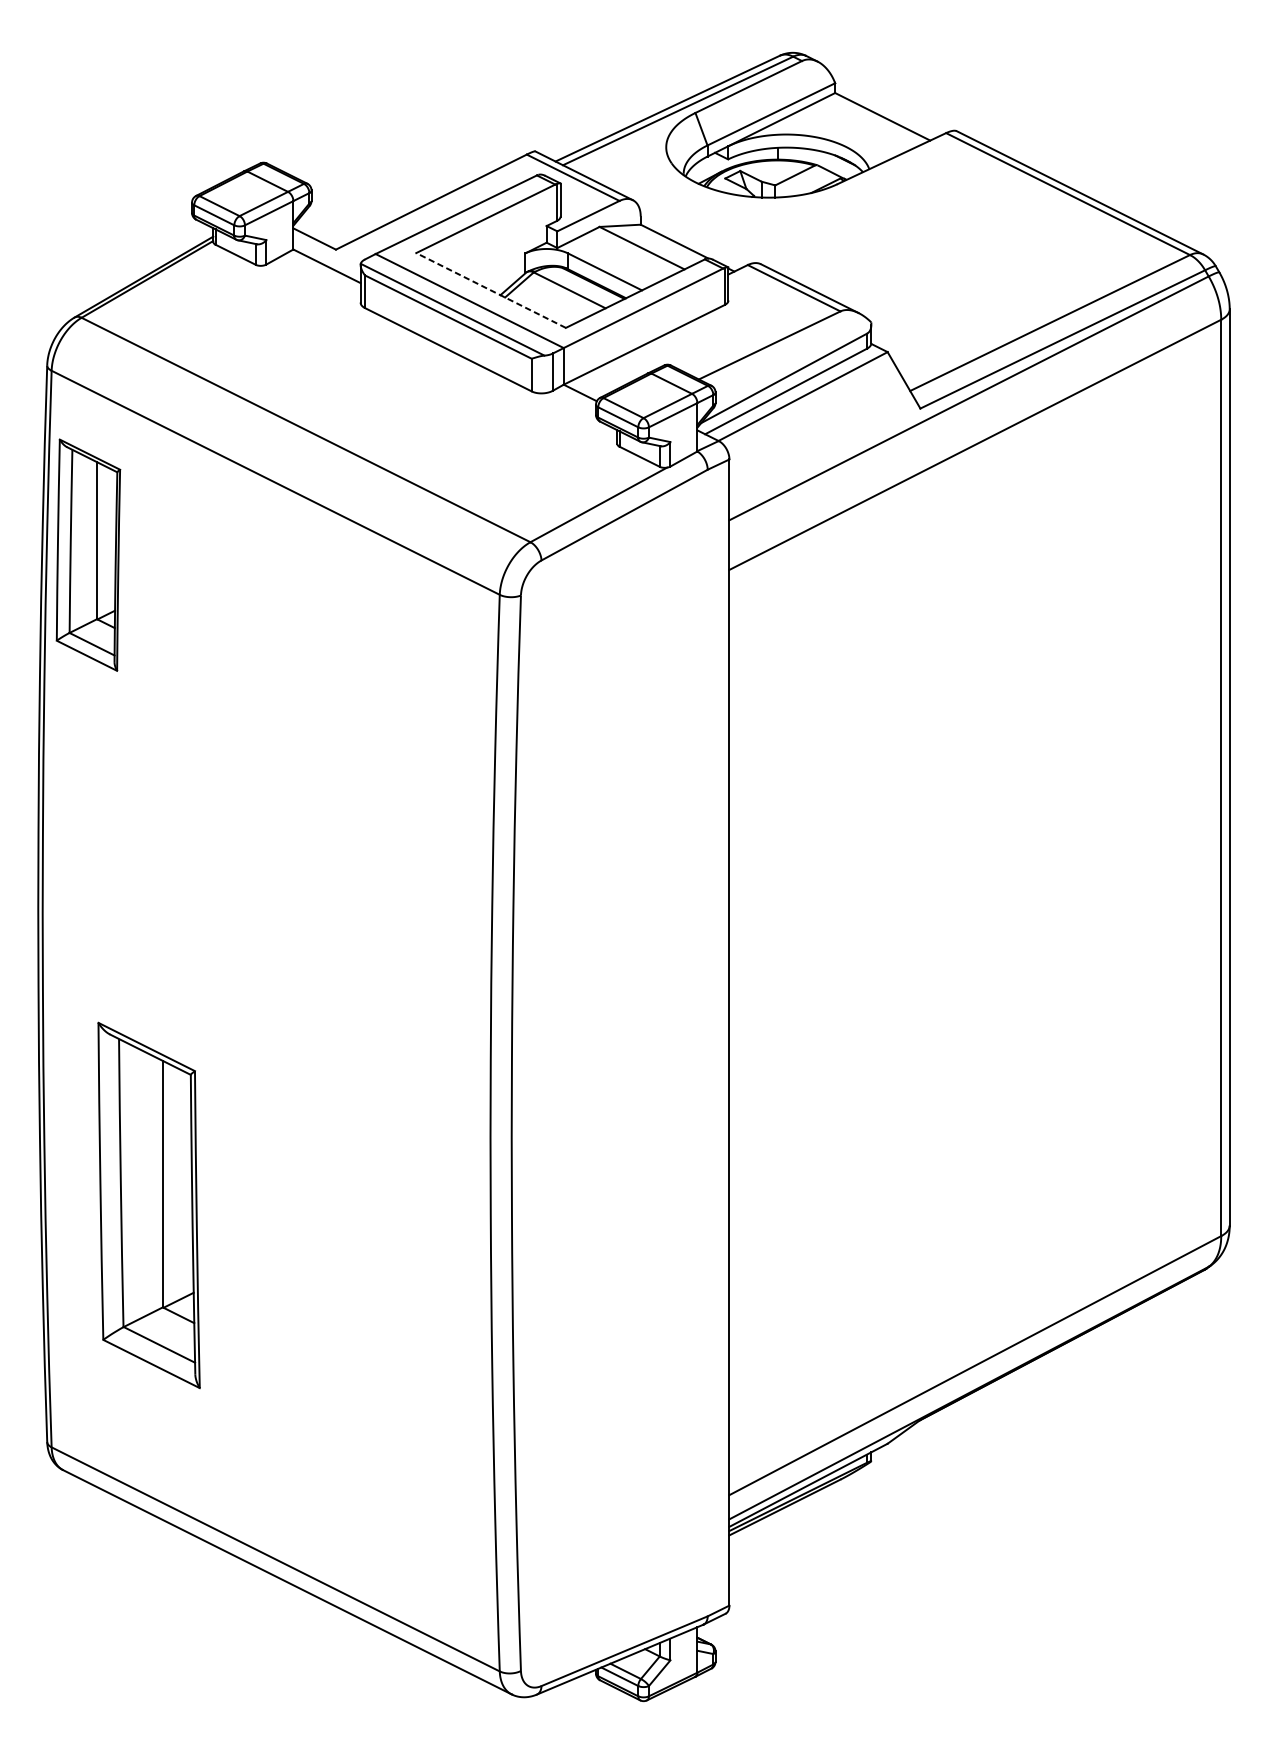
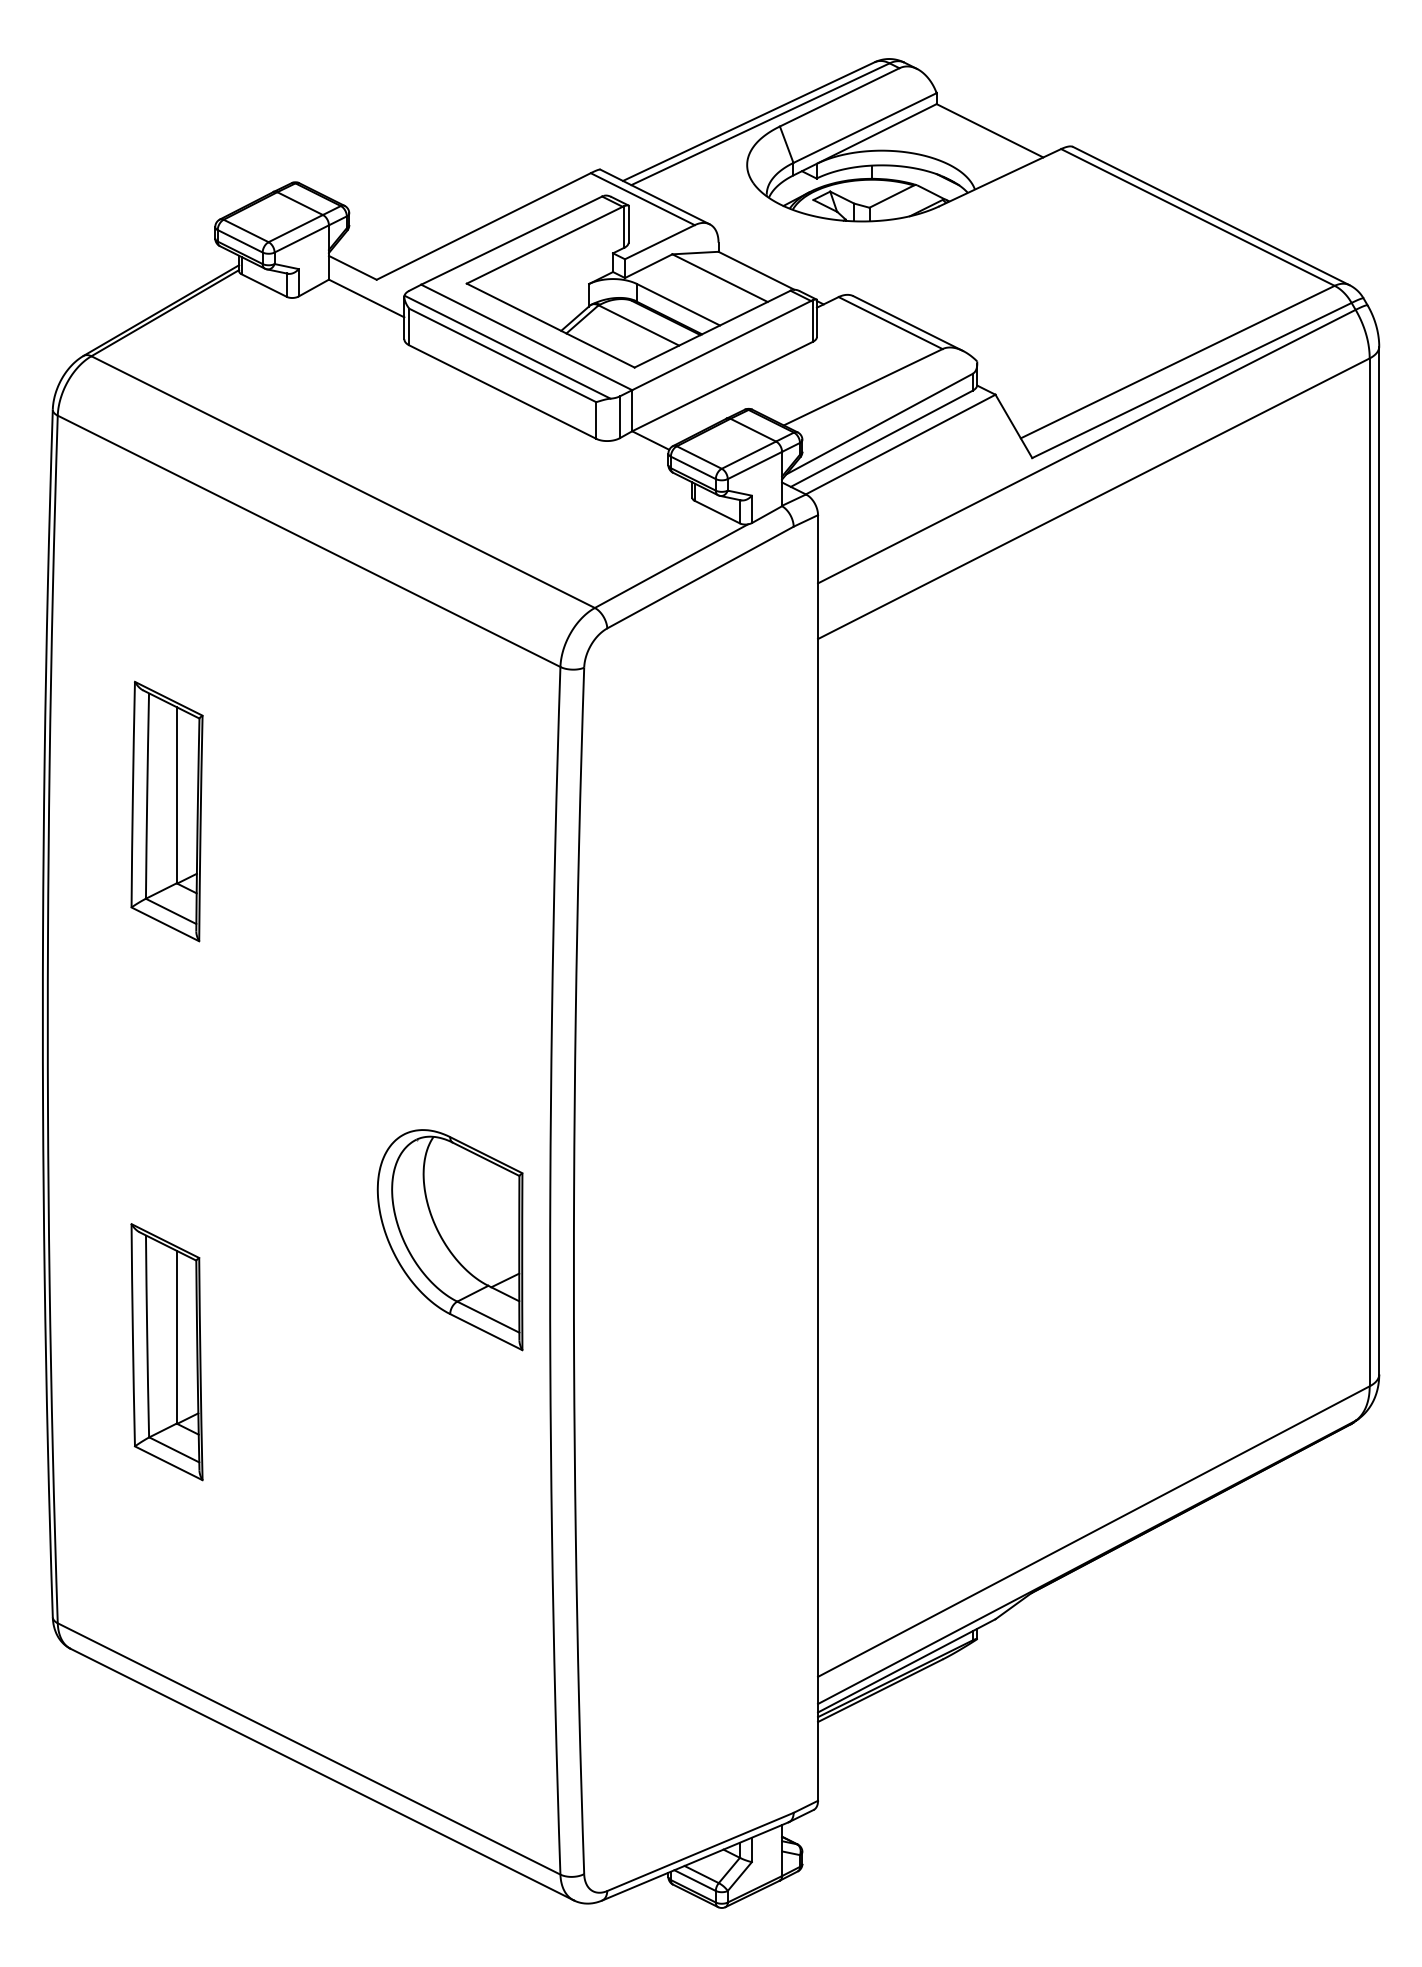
line: (490, 290) -> (550, 325), dashed -> solid
part: (87, 555) -> (166, 811), moved
part: (400, 1106) -> (449, 1240), added
part: (148, 1205) -> (166, 1352), size x0.62

